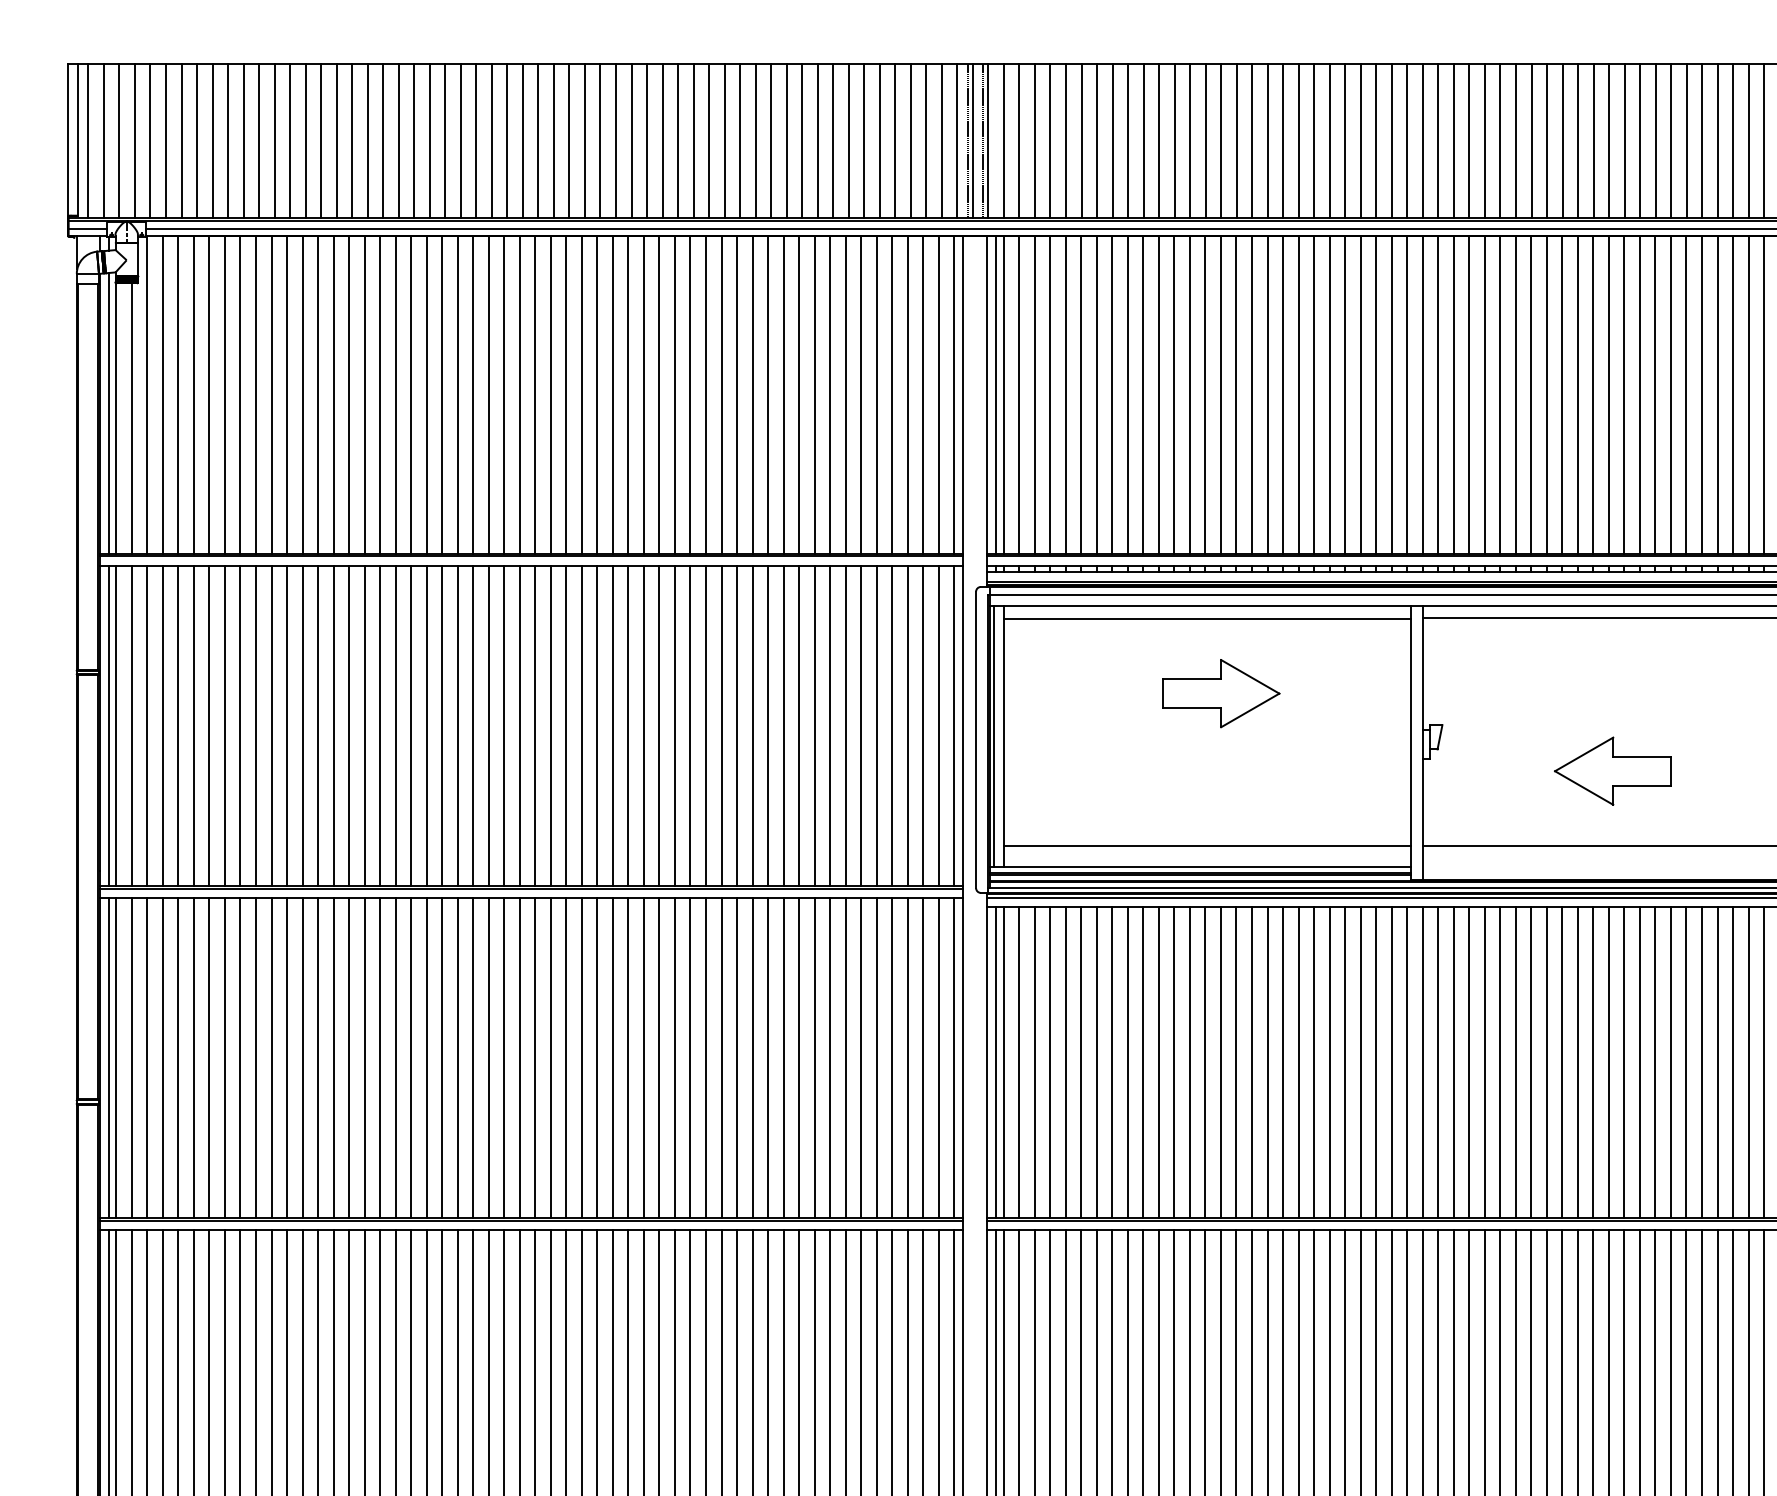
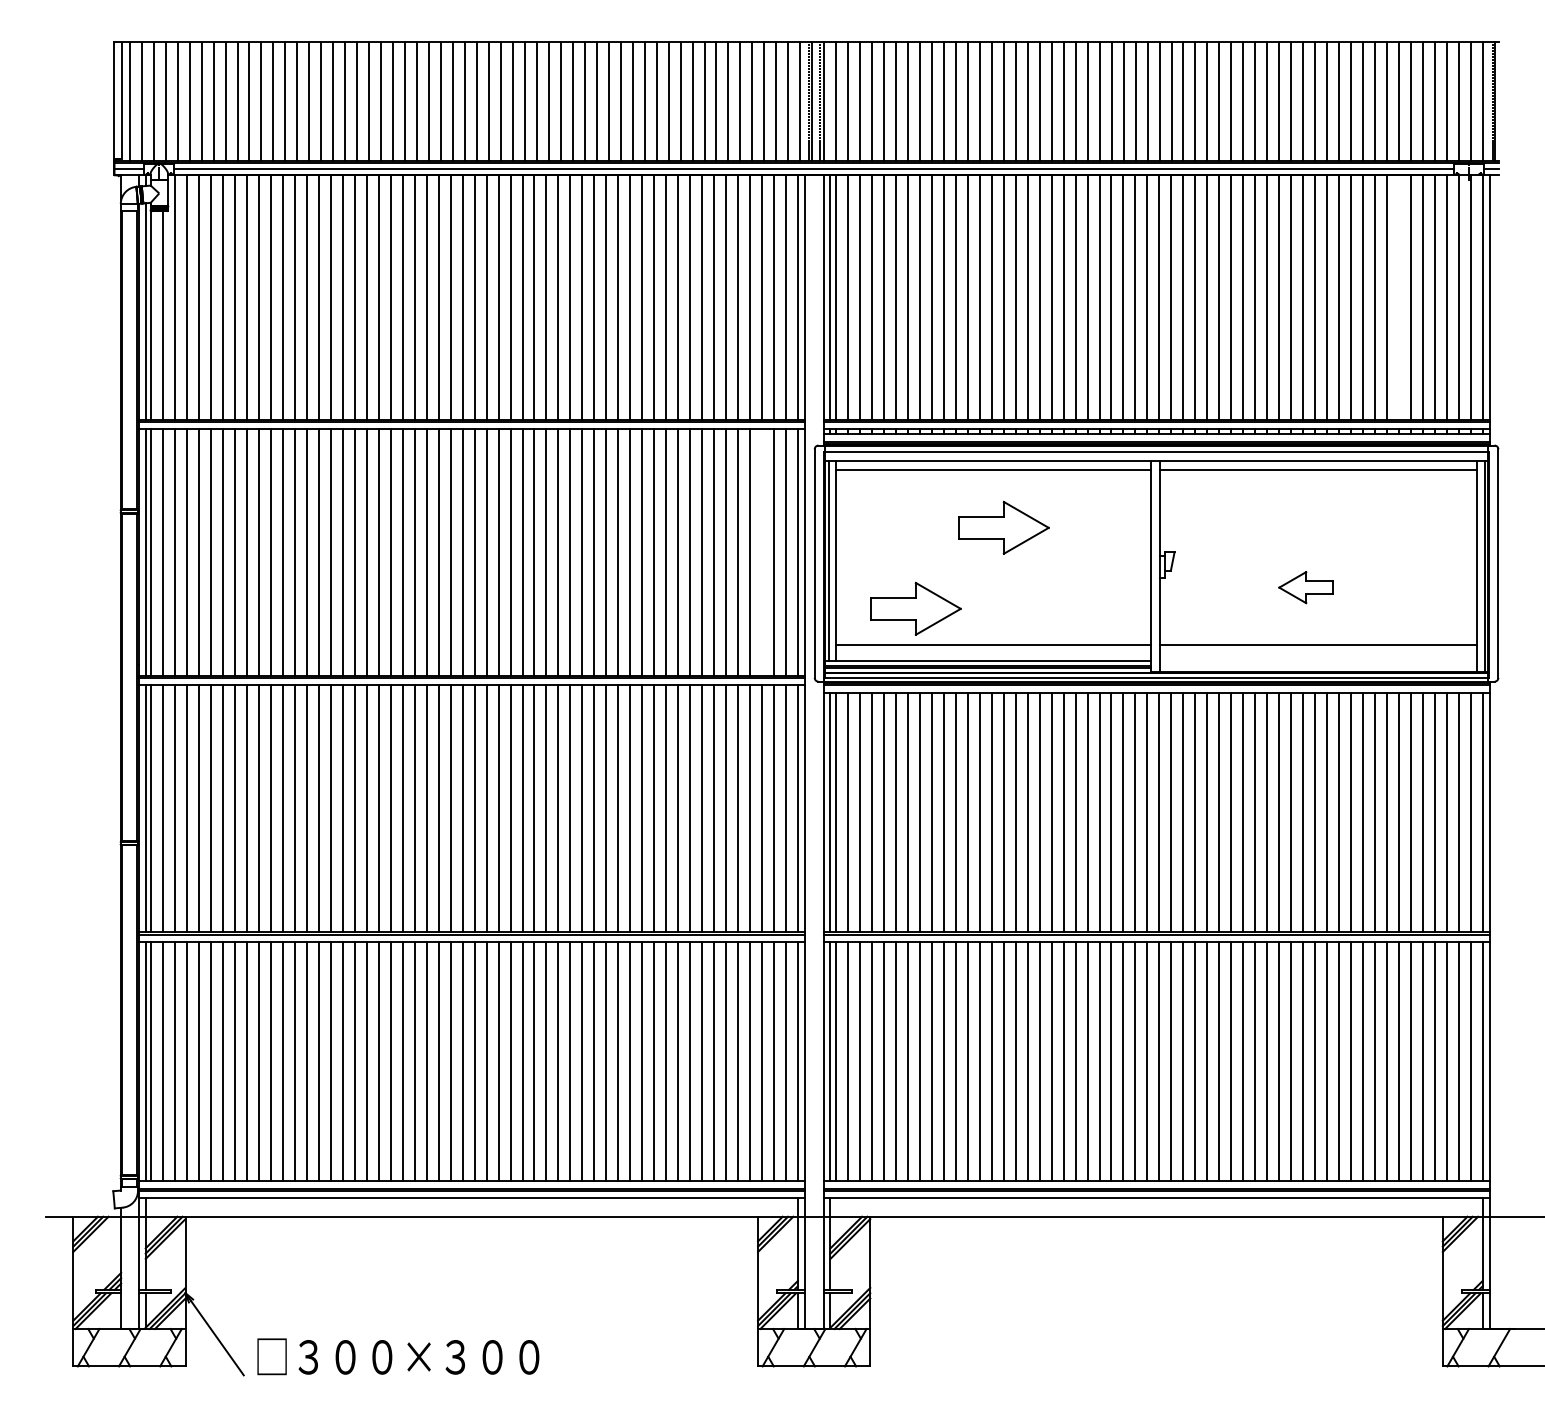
line: (1732, 393) -> (1398, 296), removed
line: (907, 725) -> (761, 552), removed
part: (1612, 770) -> (1305, 587), size x0.6
part: (1106, 798) -> (915, 608), added

